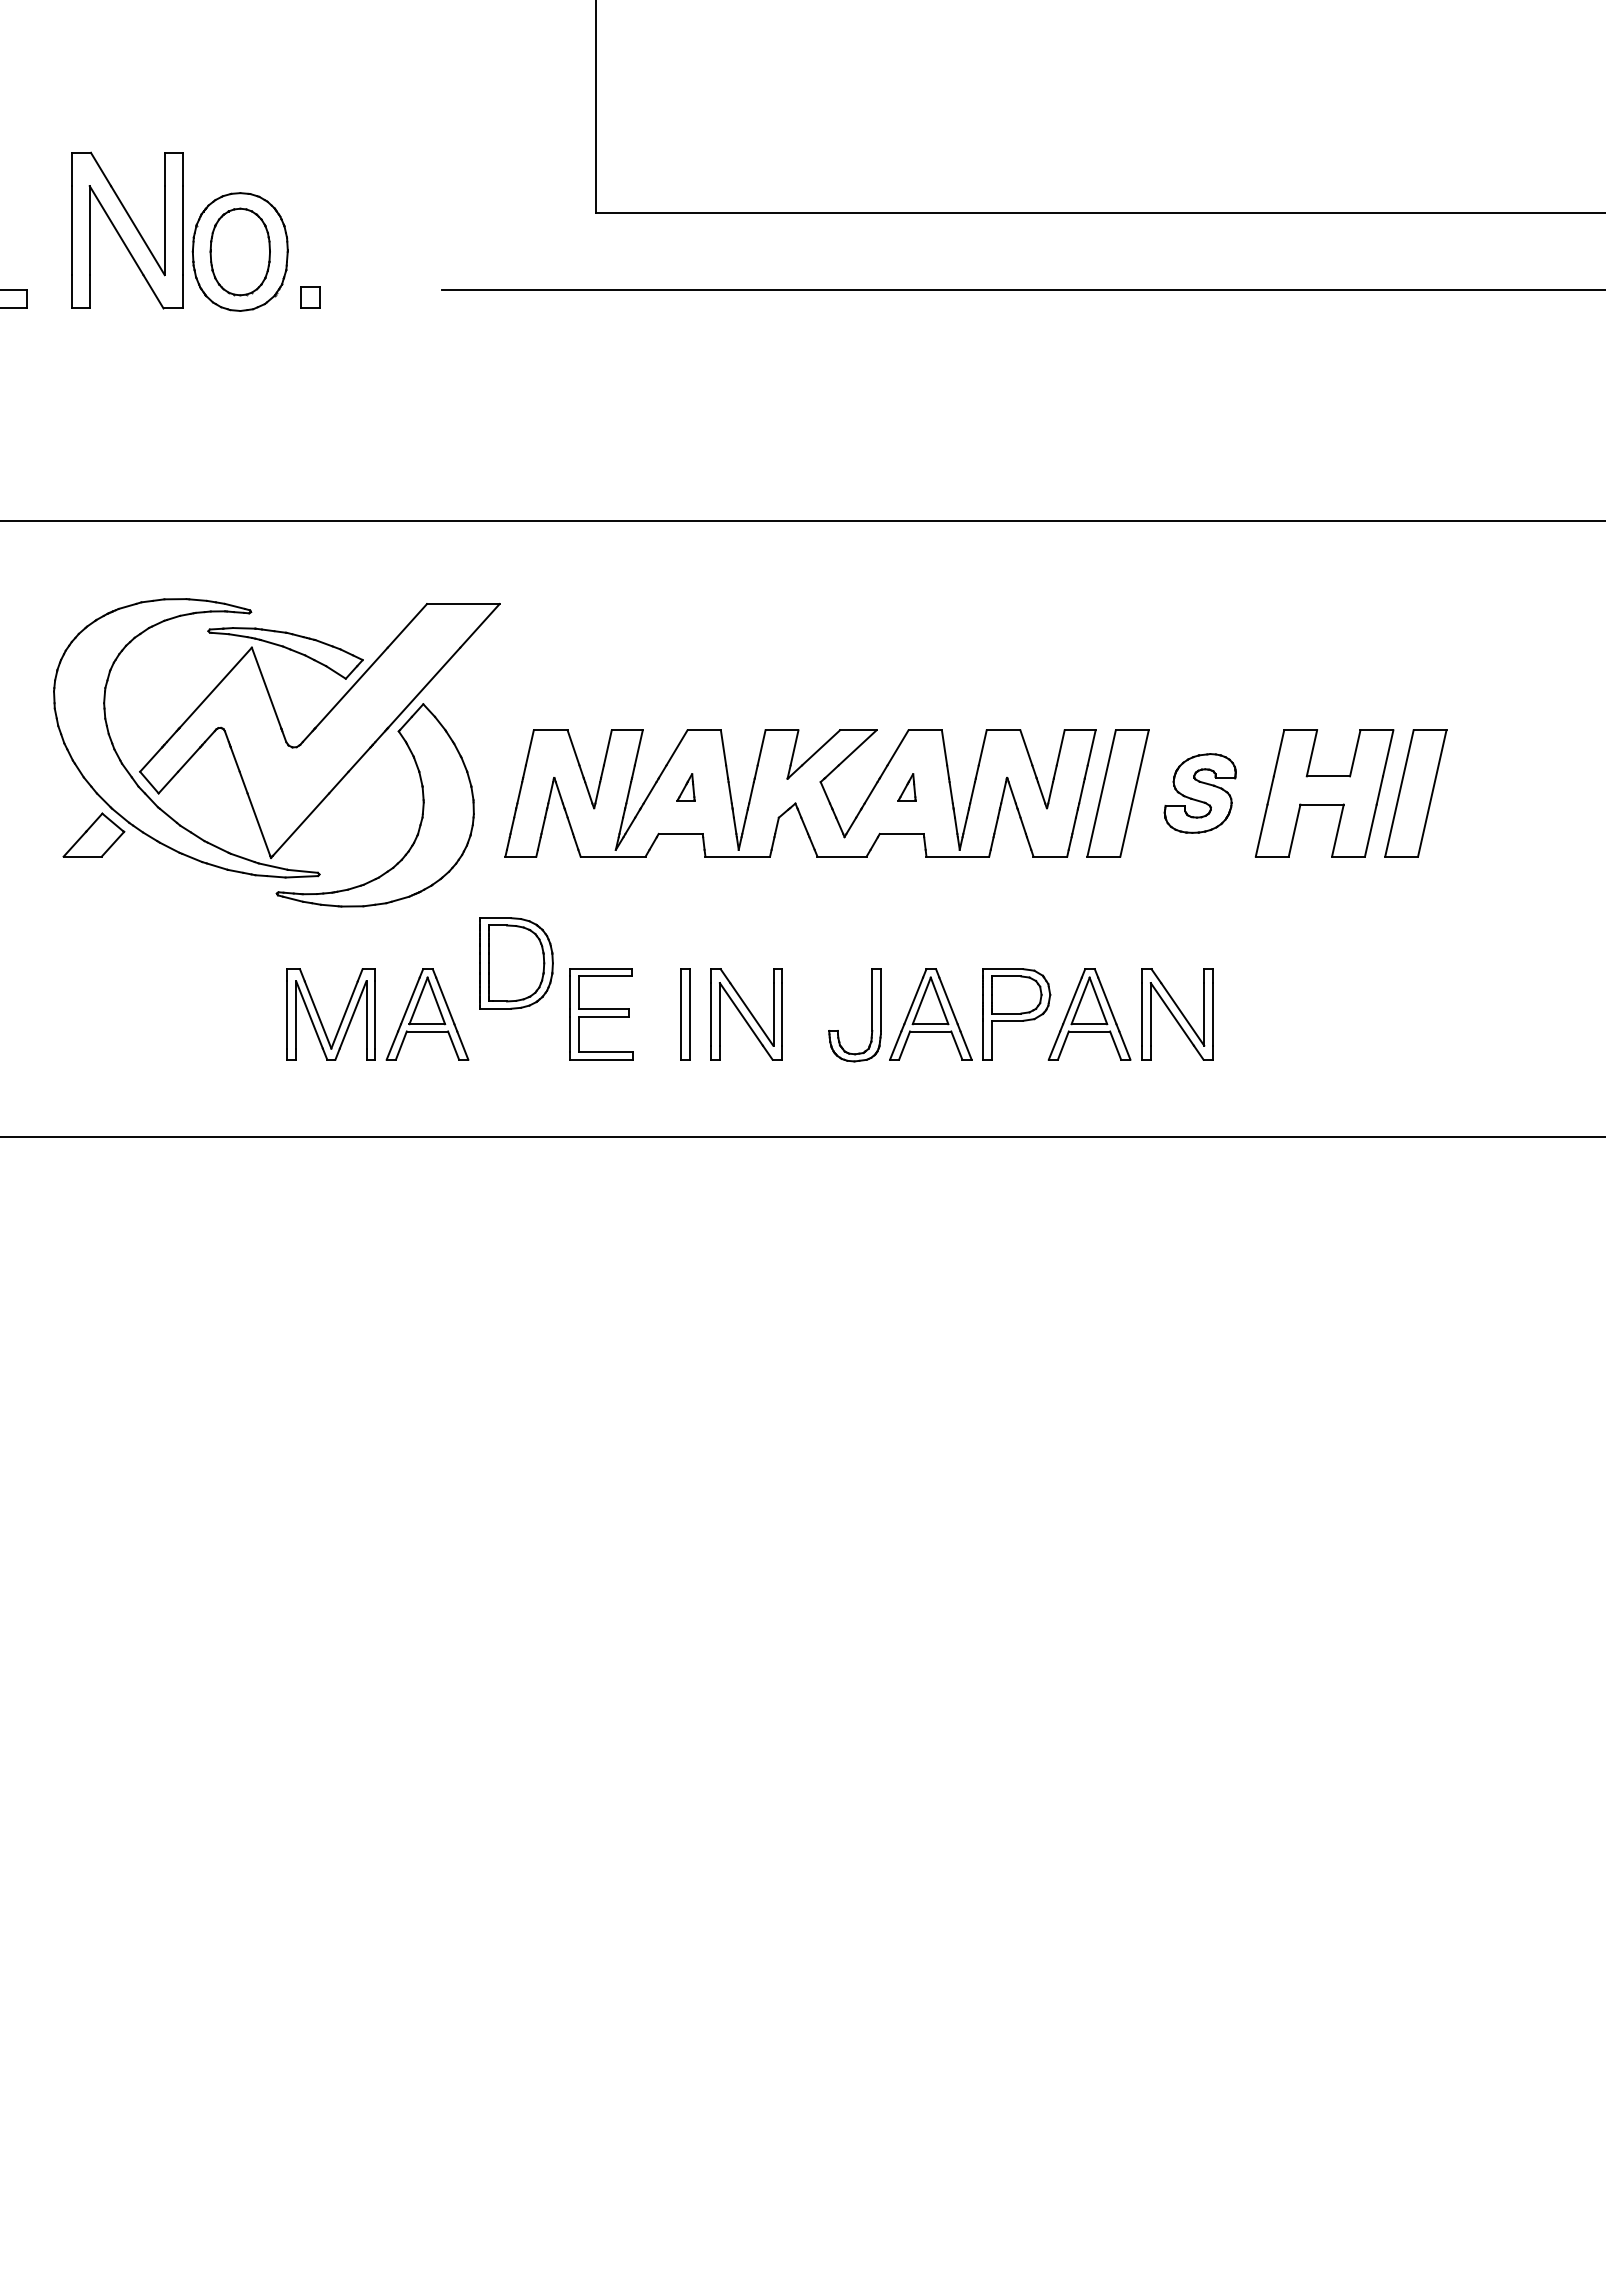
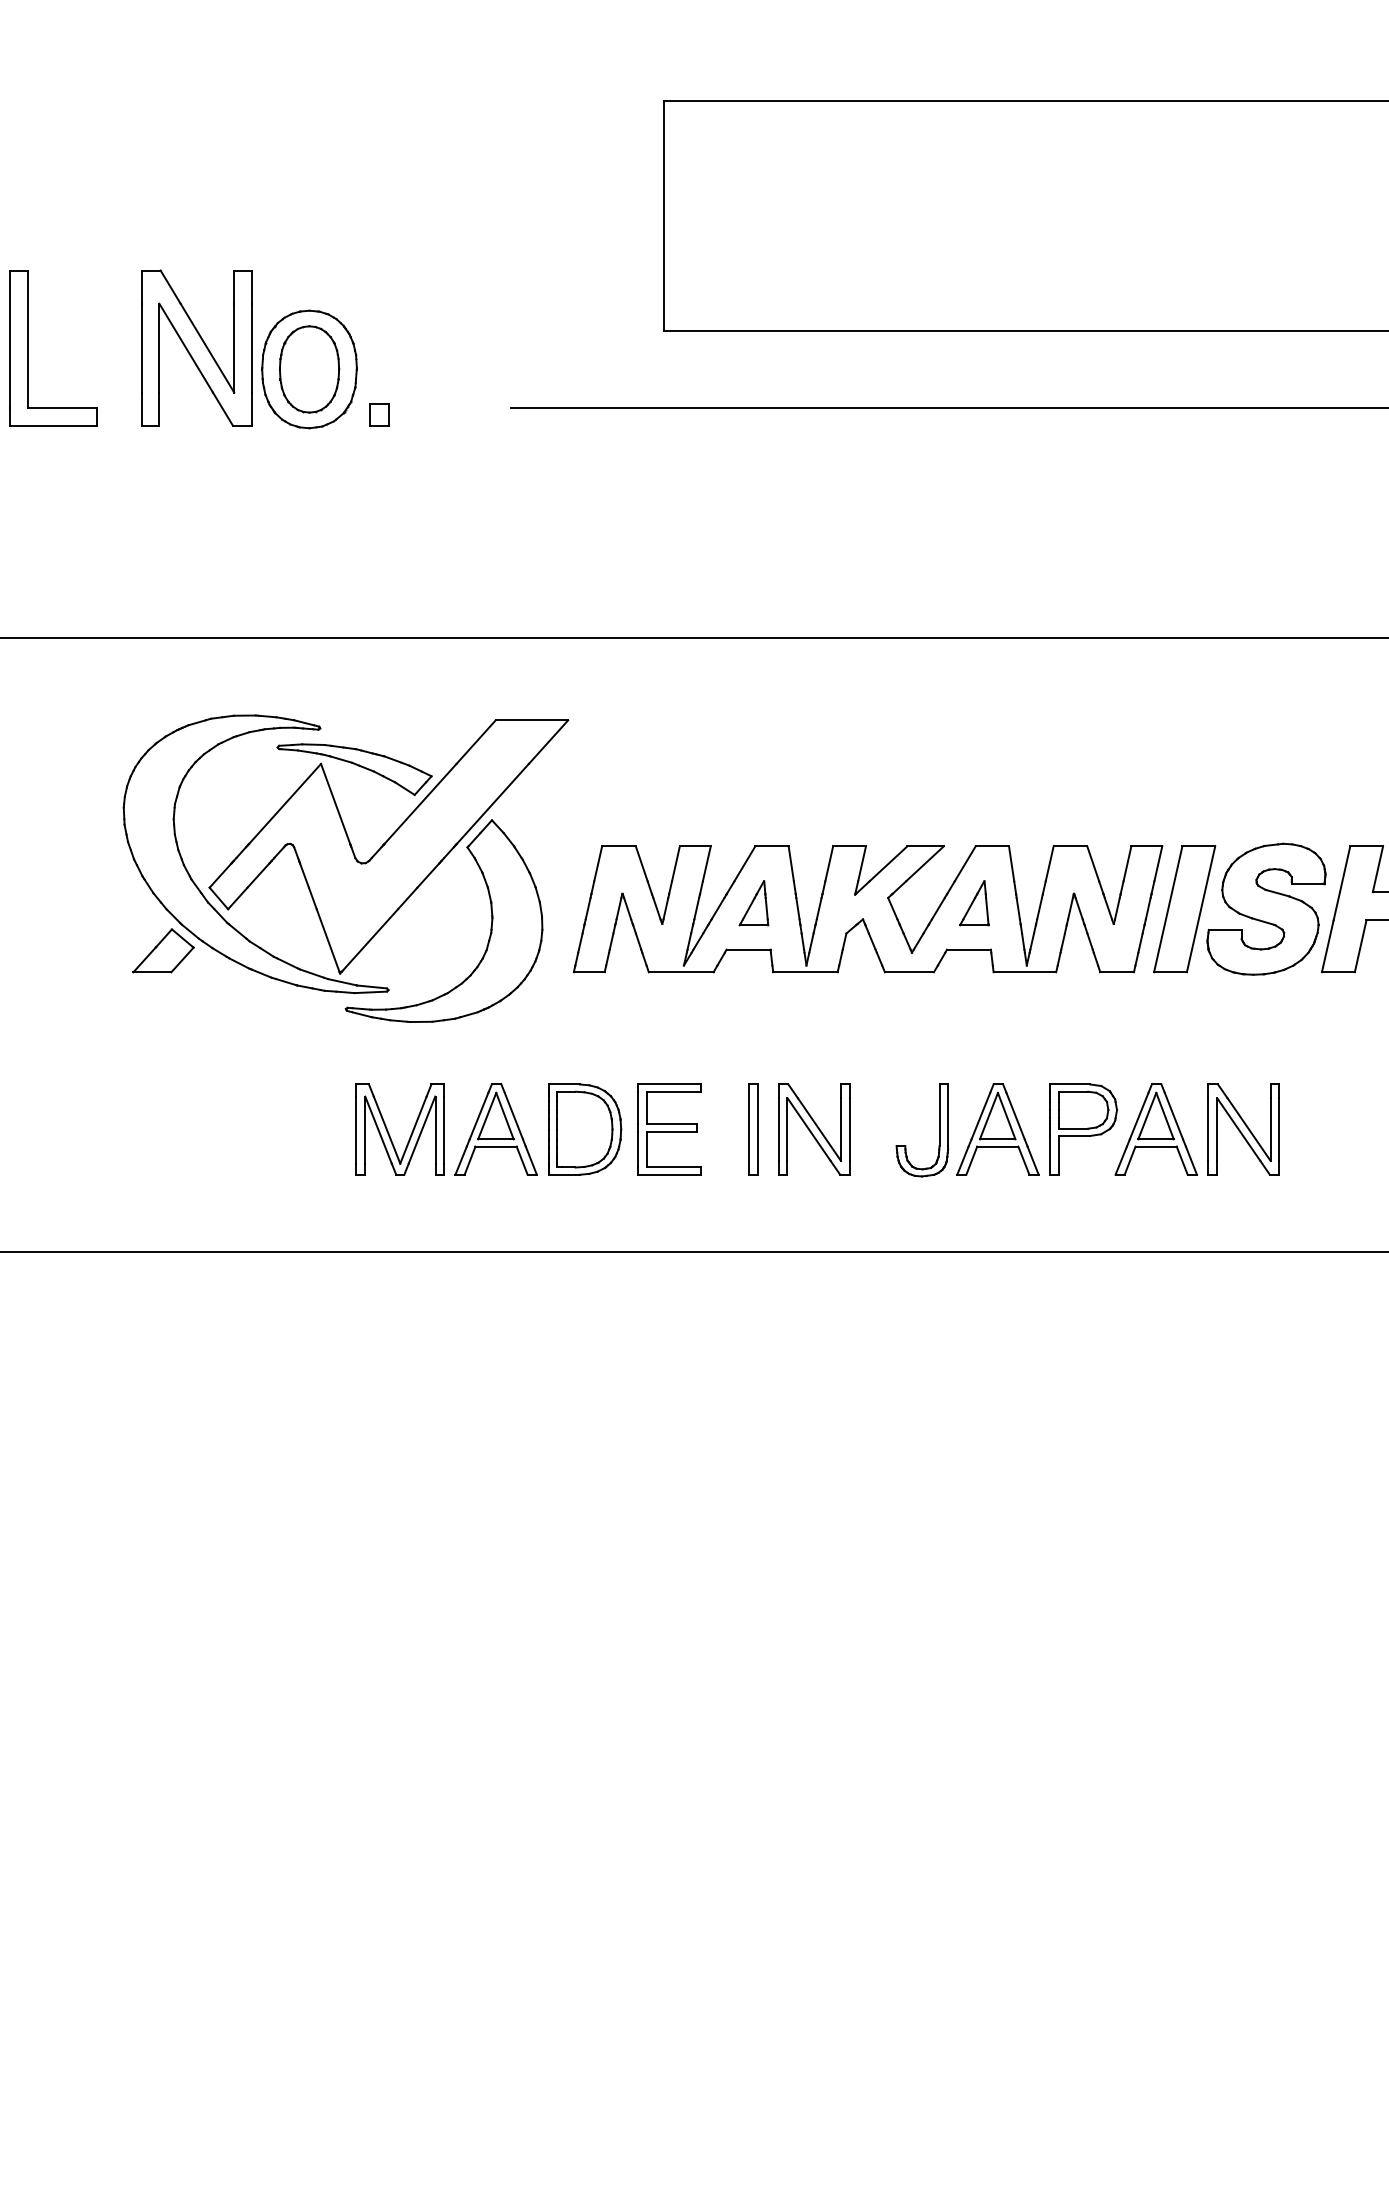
part: (685, 787) -> (753, 903), size x1.67
part: (906, 787) -> (973, 903), size x1.67
part: (1200, 793) -> (1266, 909), size x1.67
part: (516, 963) -> (584, 1129), moved

